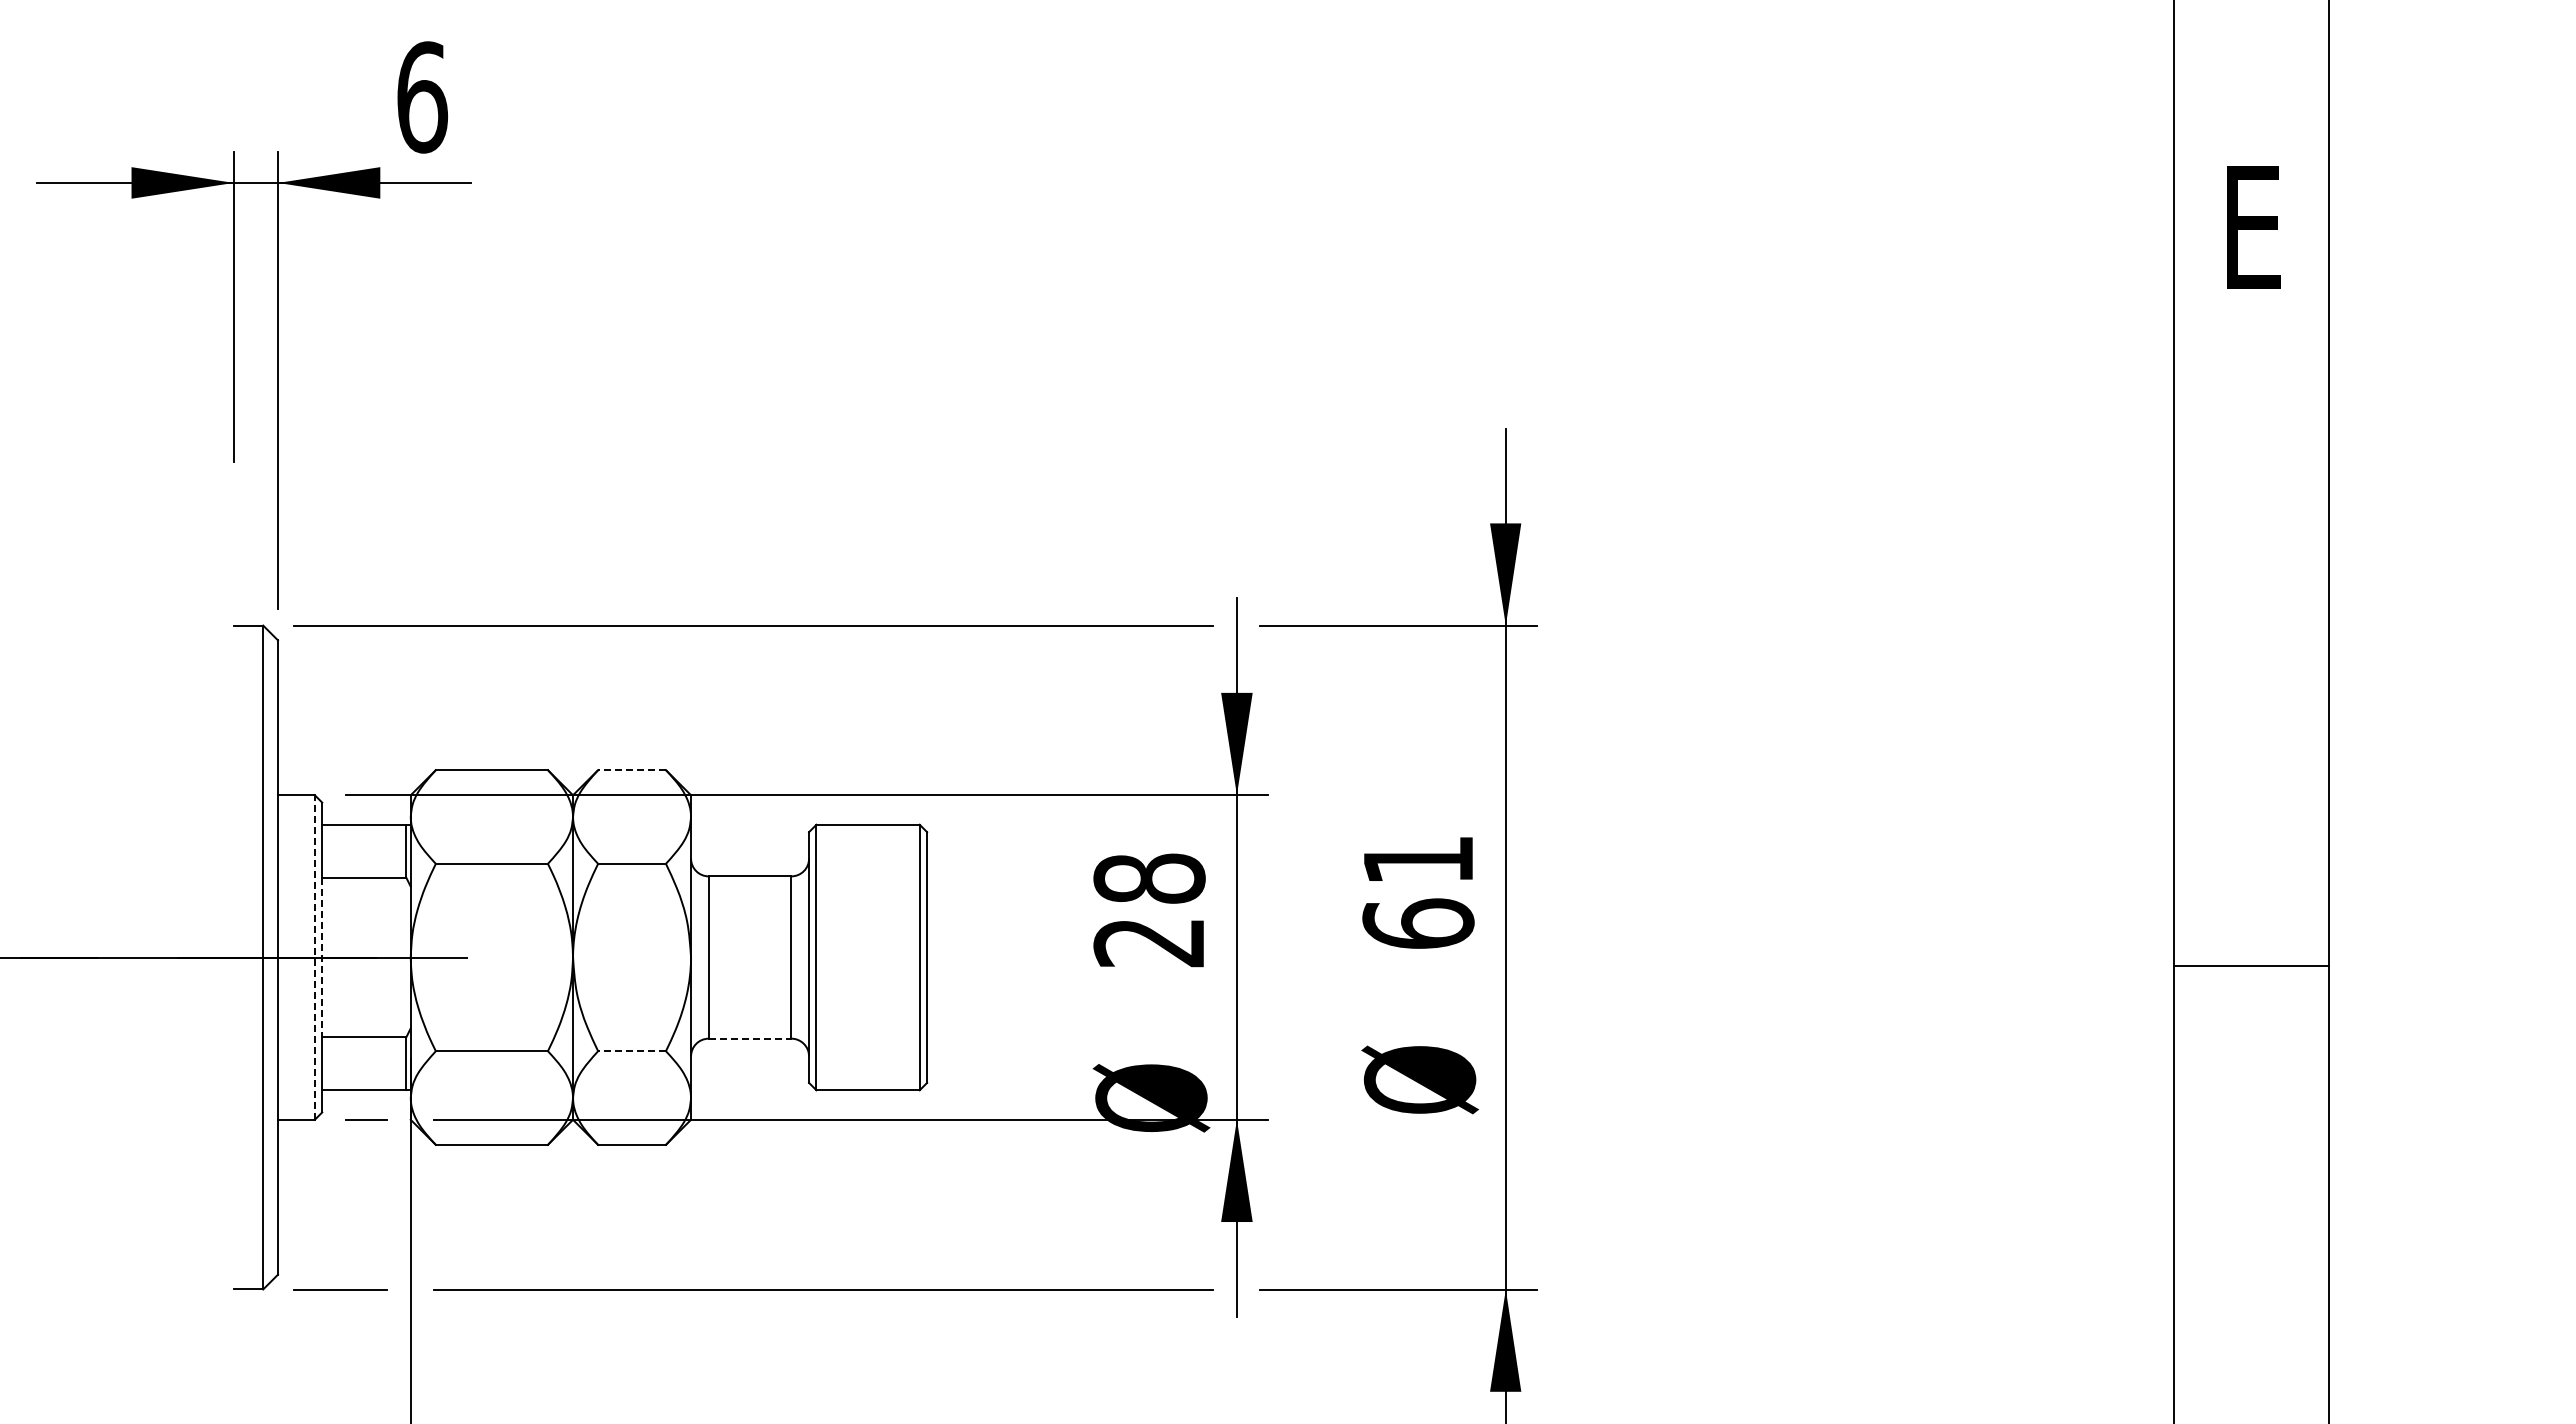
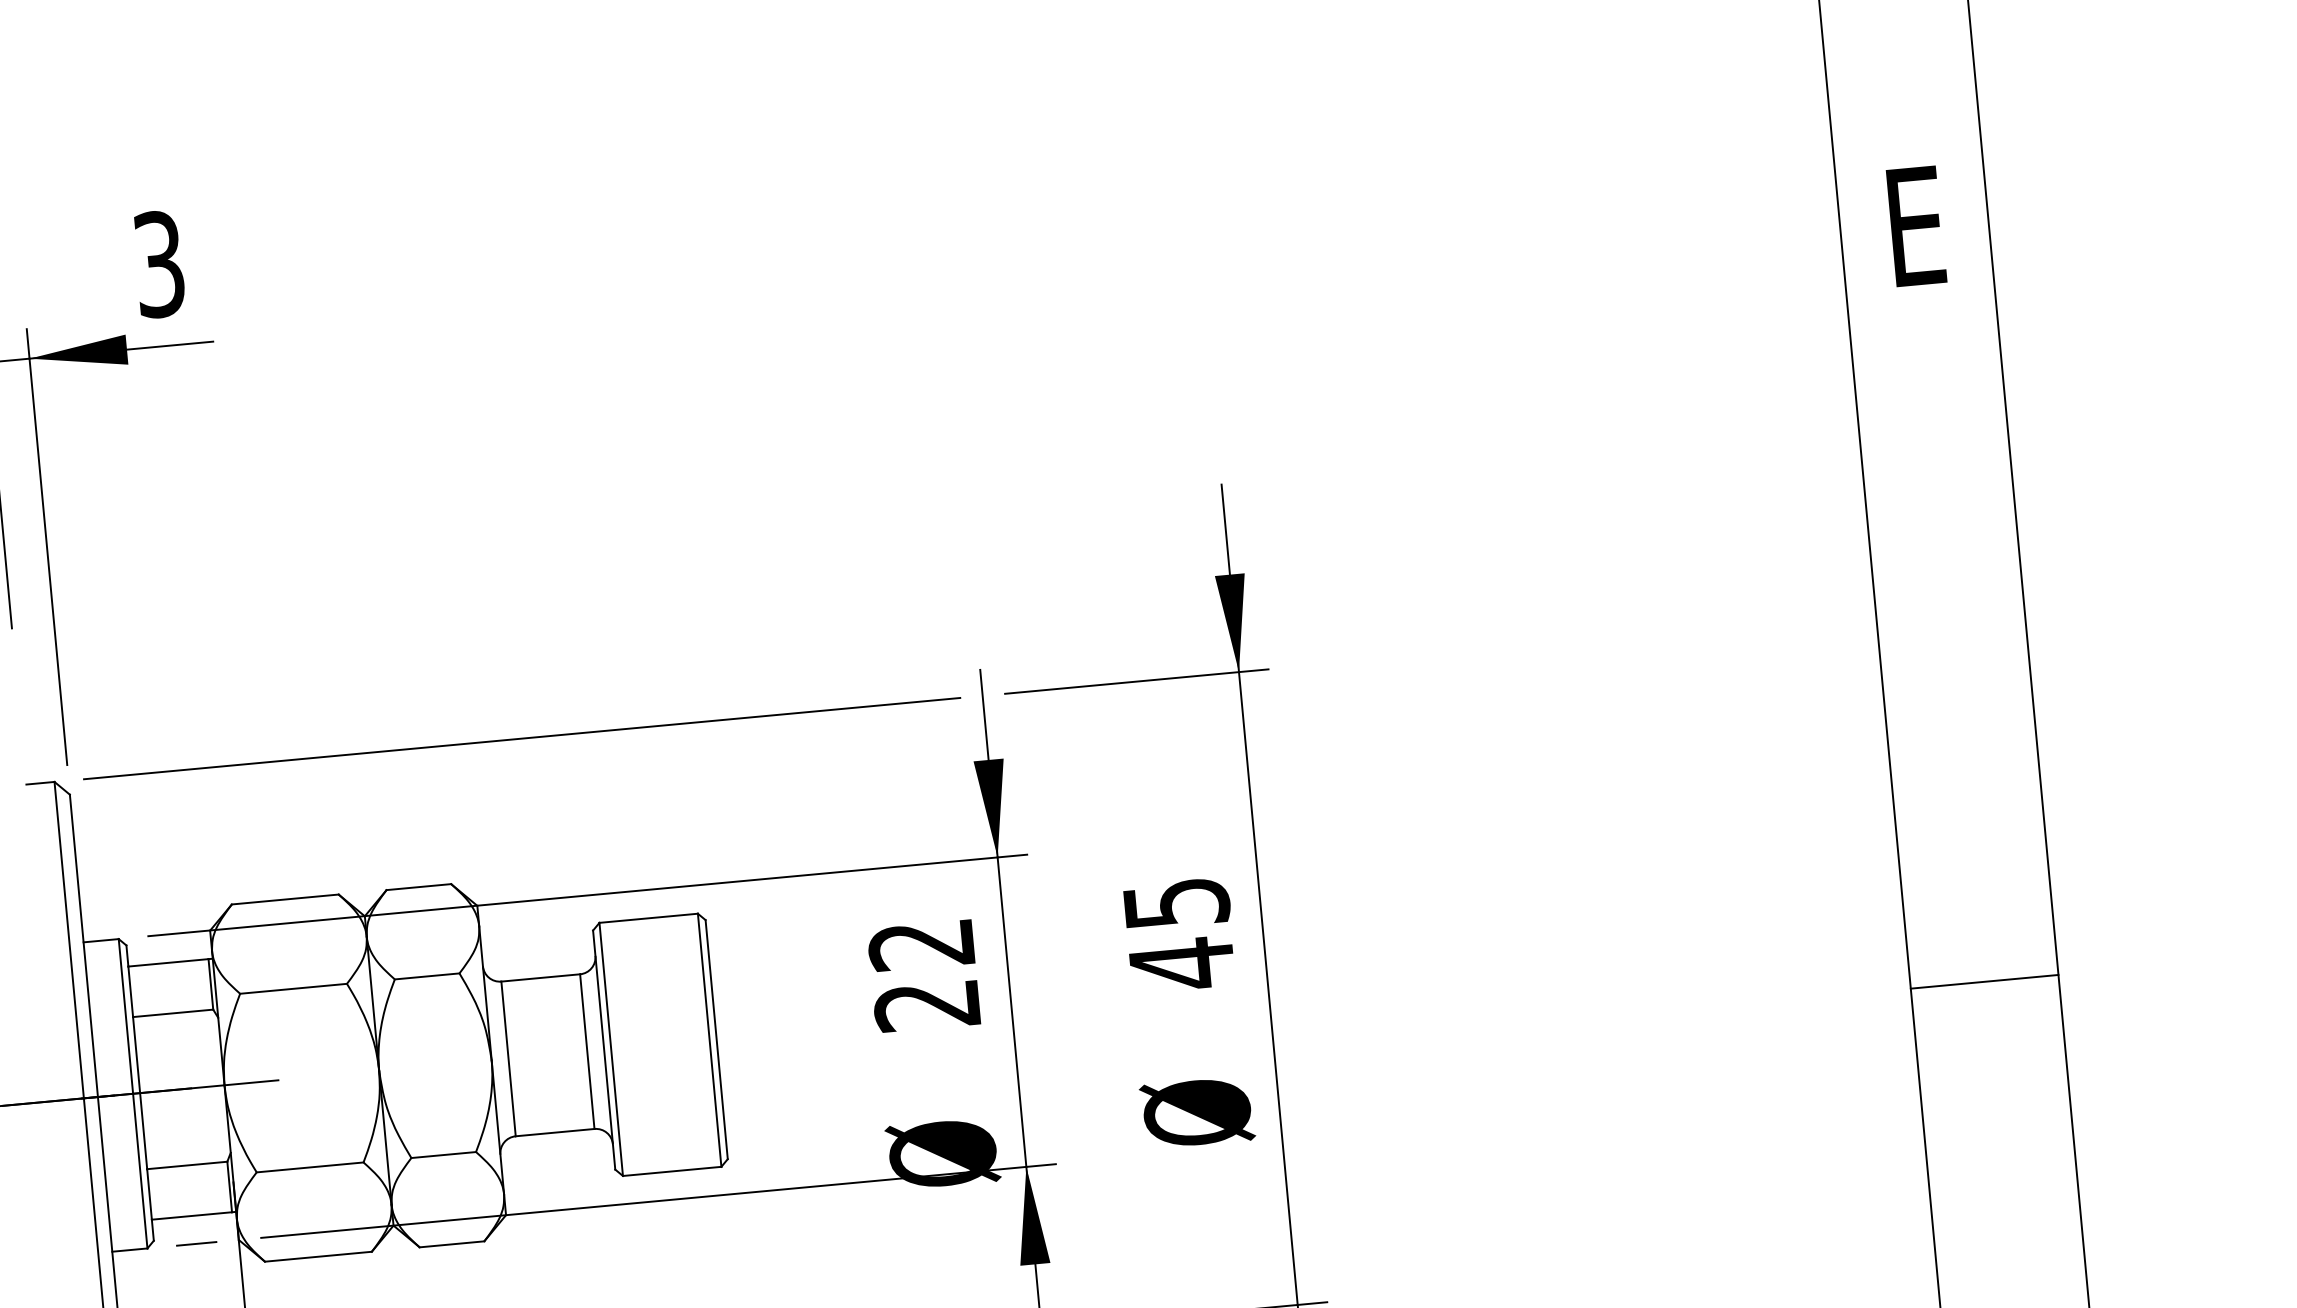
text: (422, 97) -> (159, 264), 6 -> 3
line: (632, 770) -> (419, 887), dashed -> solid
text: (1149, 878) -> (921, 944), 28 -> 22
text: (1418, 893) -> (1179, 935), 61 -> 45
line: (314, 957) -> (132, 1093), dashed -> solid
line: (322, 957) -> (140, 1093), dashed -> solid
line: (2251, 965) -> (1984, 981), moved
line: (750, 1038) -> (555, 1132), dashed -> solid
line: (632, 1051) -> (444, 1155), dashed -> solid

